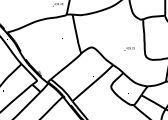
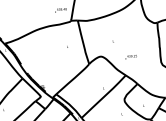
text: (129, 48) -> (130, 56), moved

